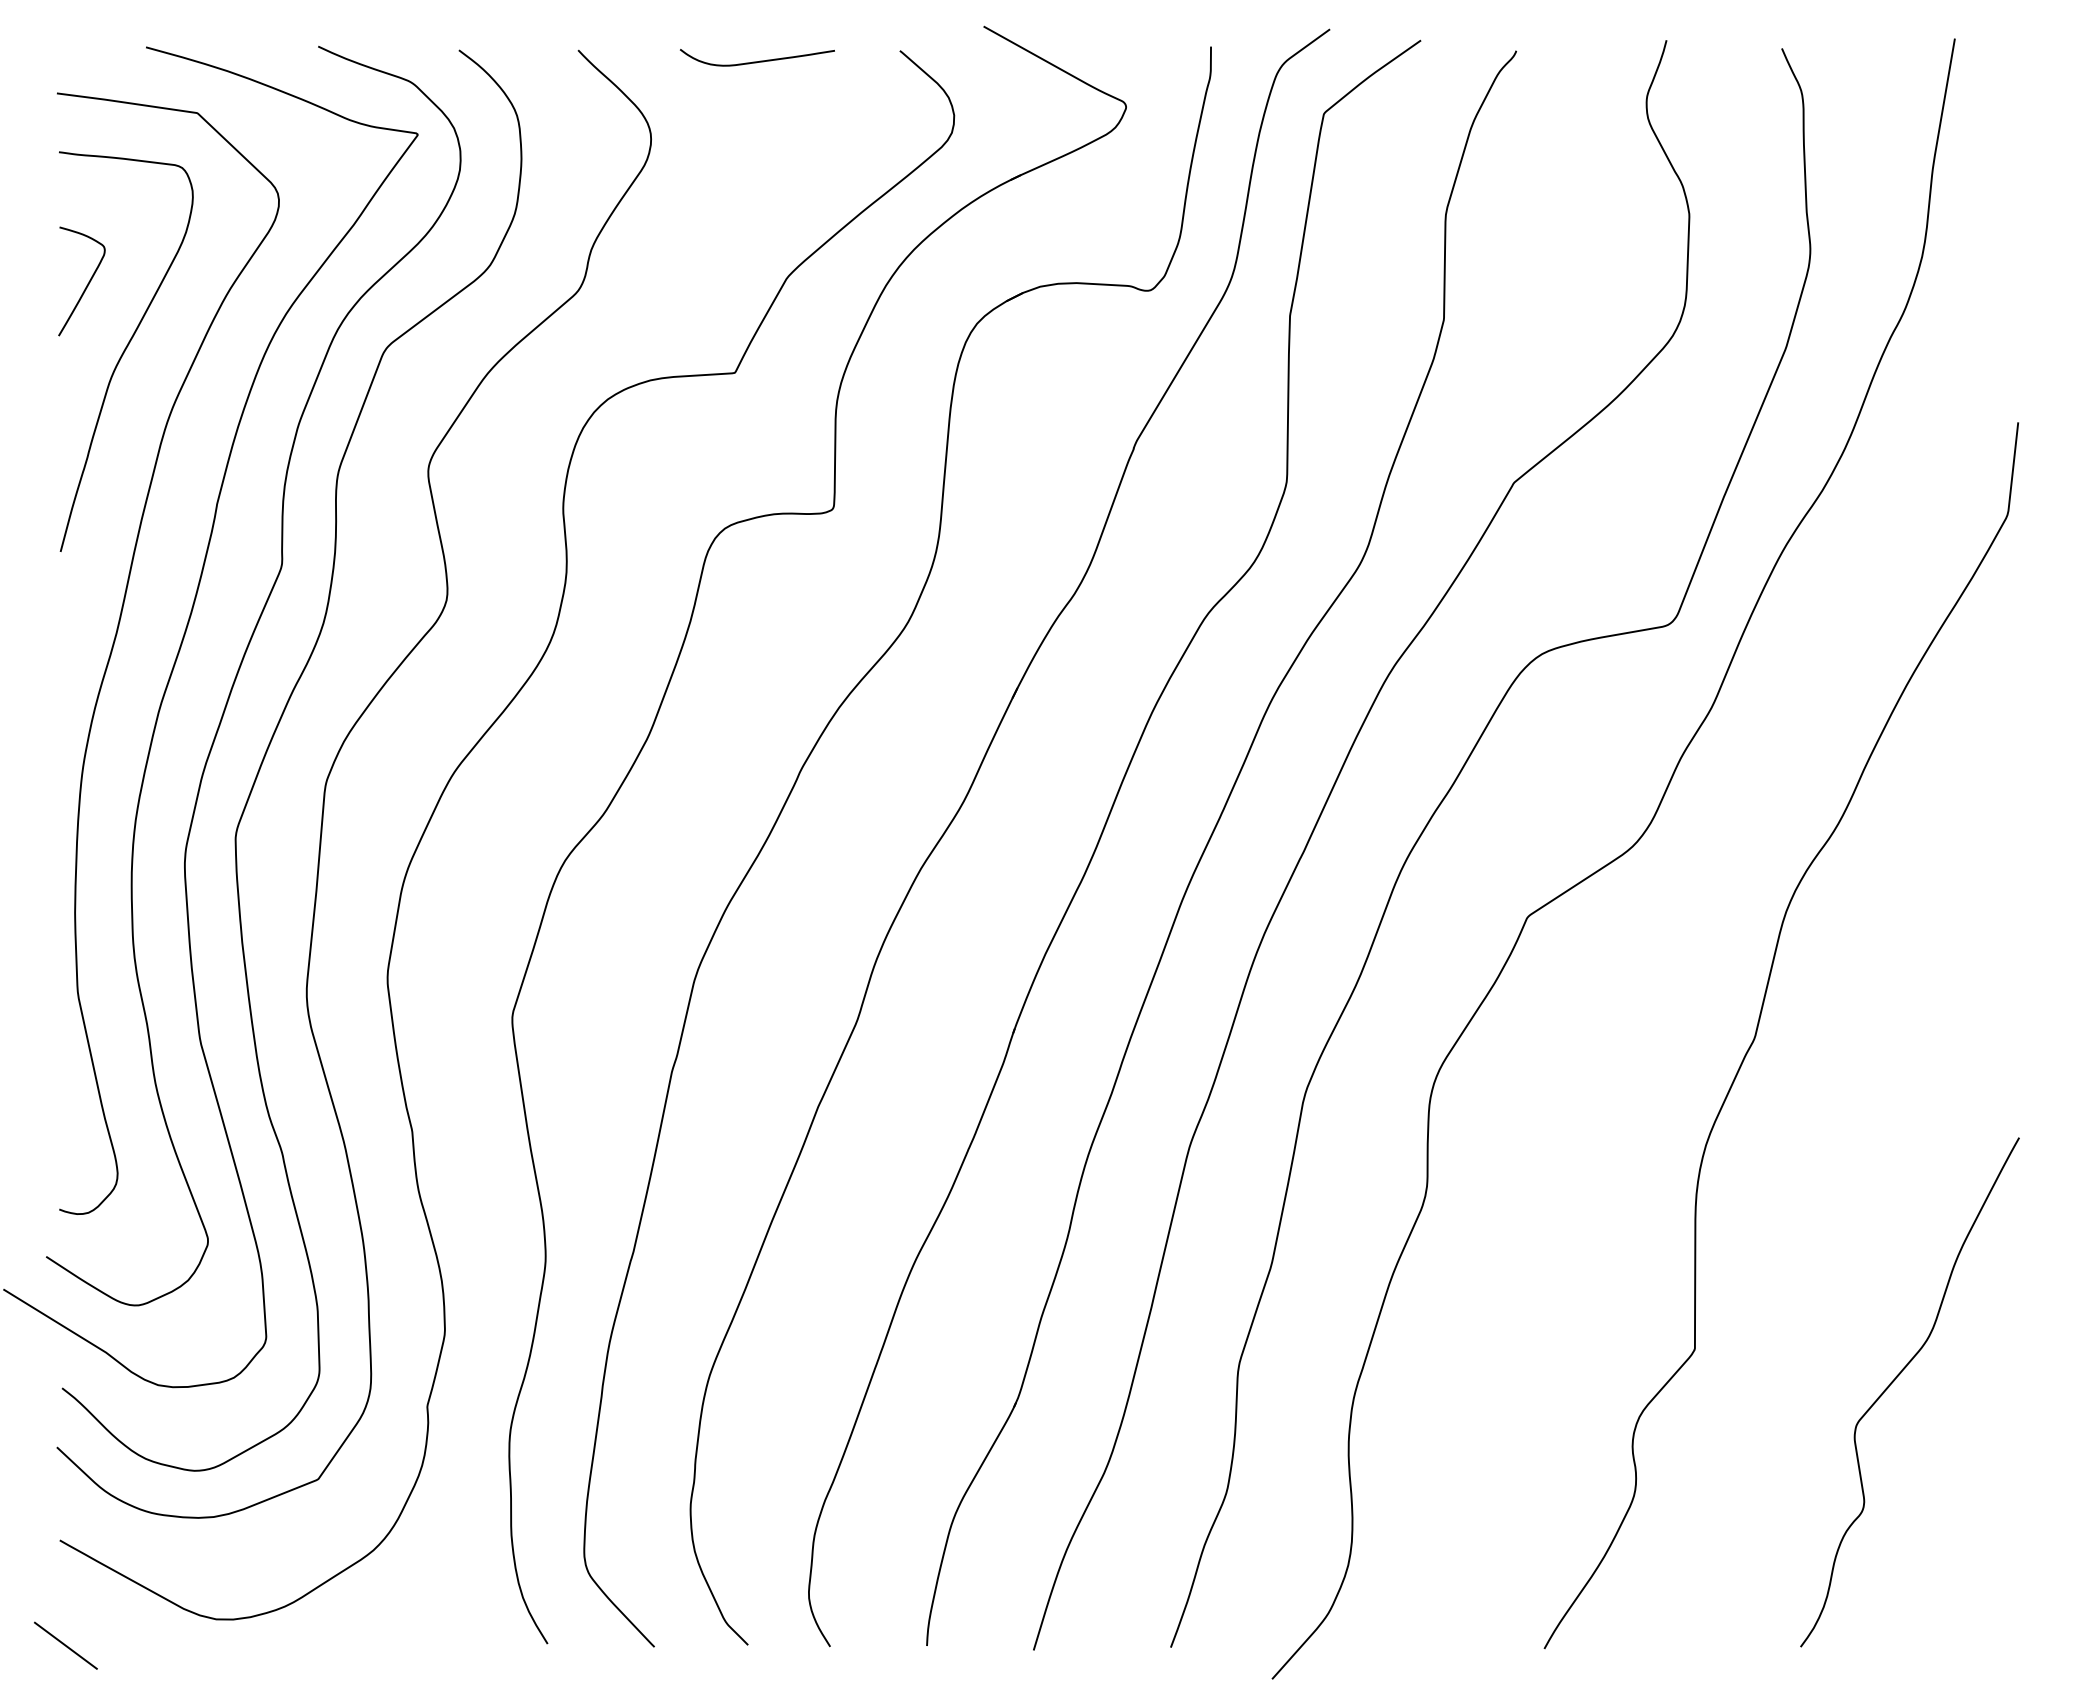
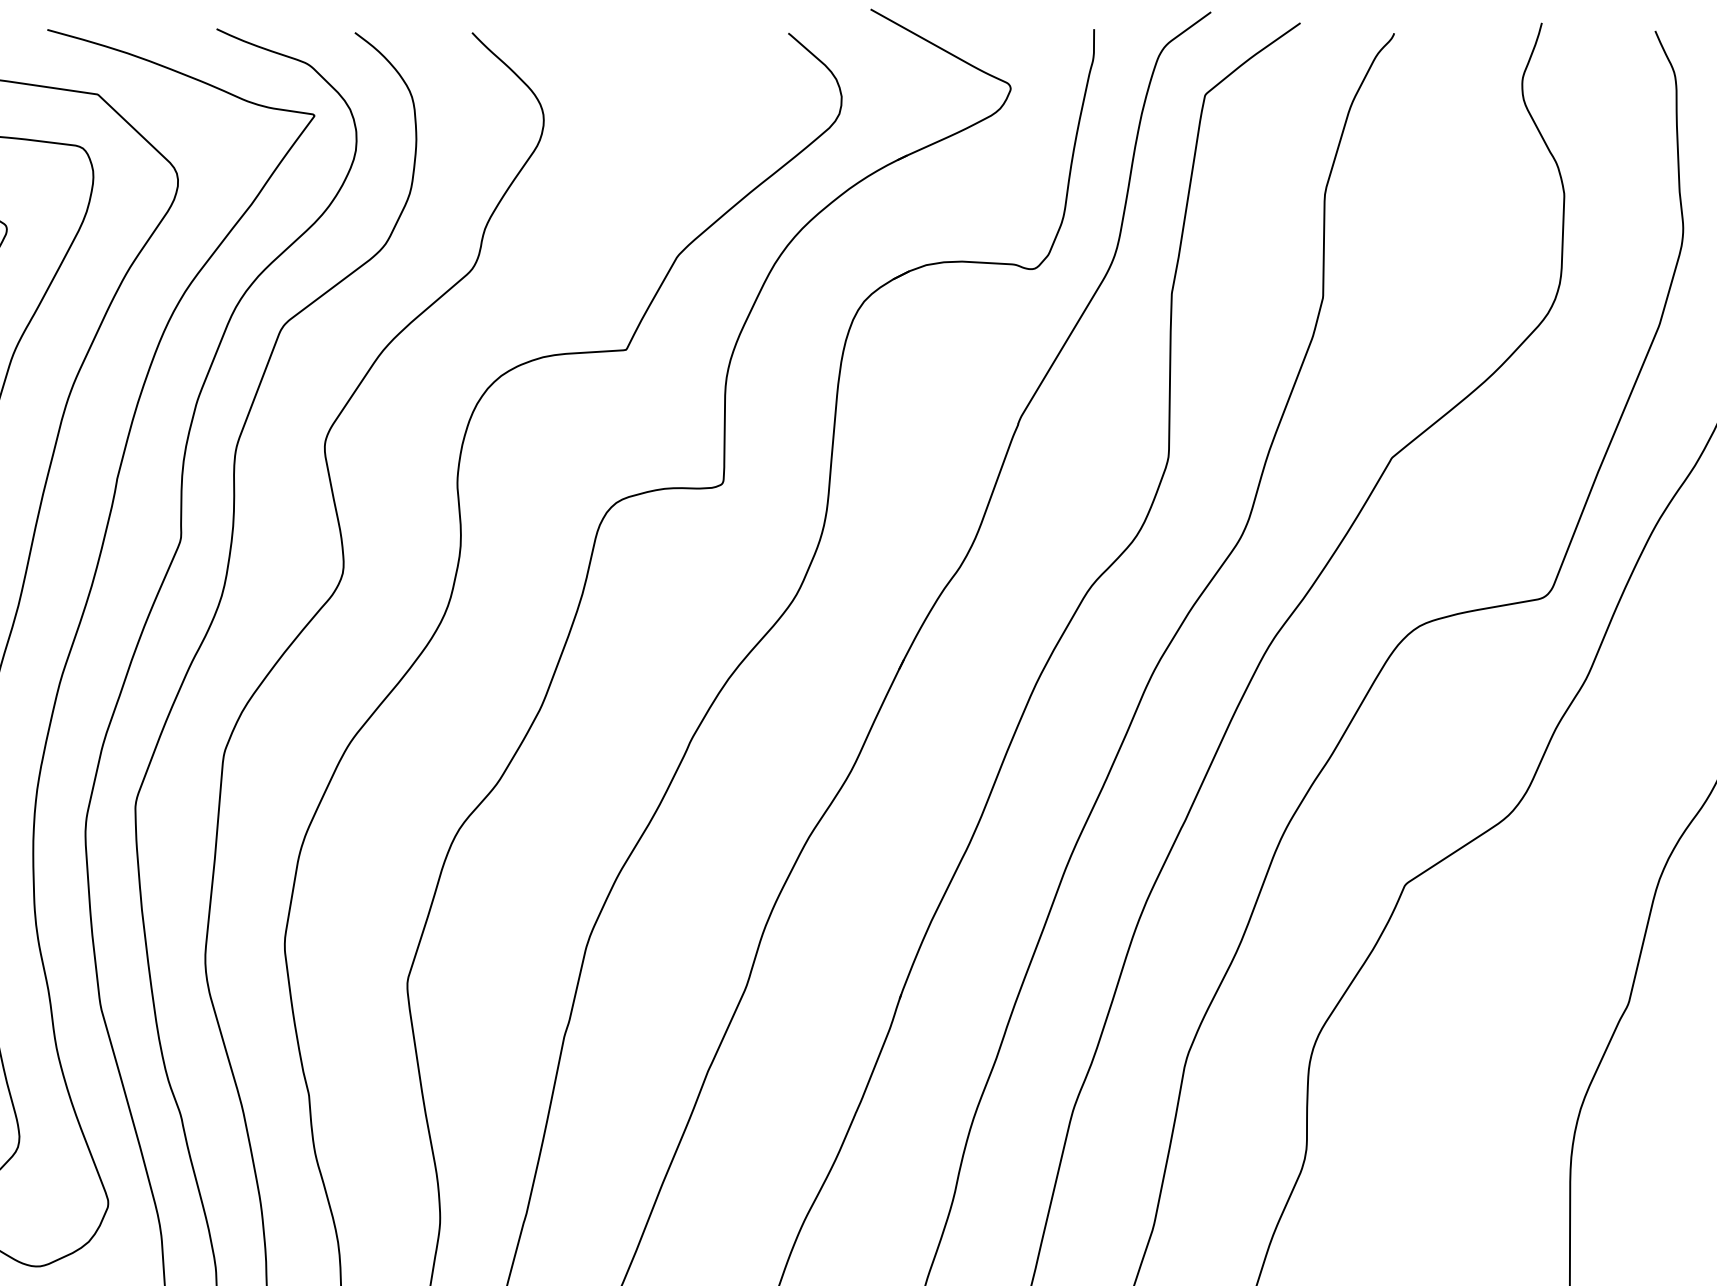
curve: (759, 60) -> (650, 42), removed

